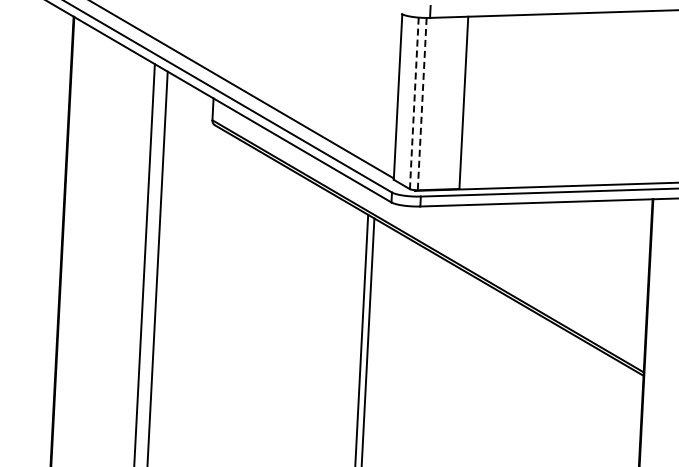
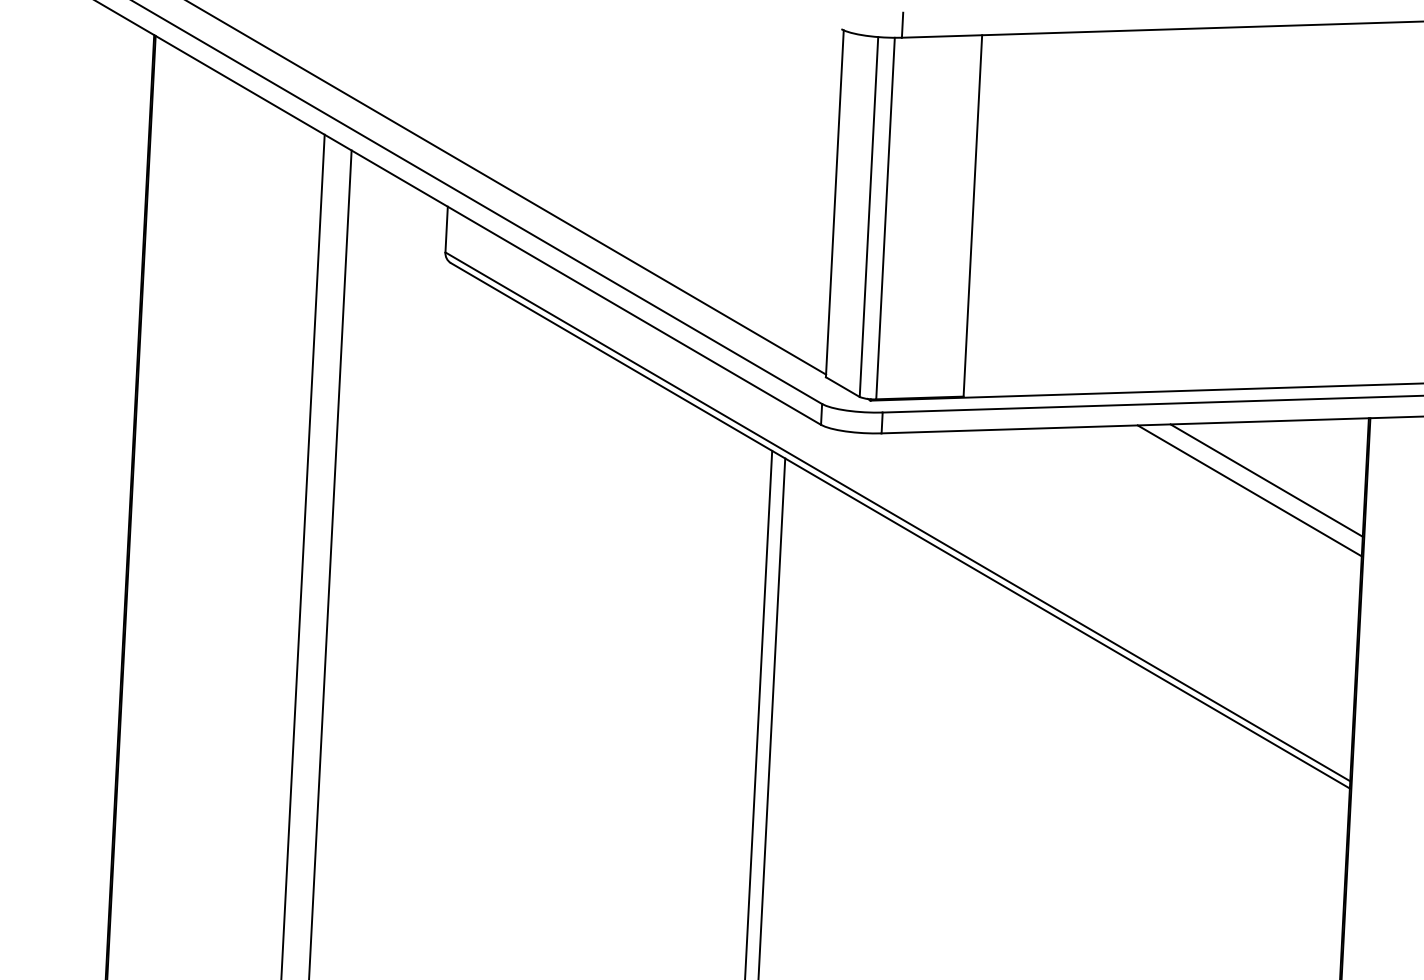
line: (414, 103) -> (869, 217), dashed -> solid
line: (422, 104) -> (886, 219), dashed -> solid
line: (603, 228) -> (1265, 479), added
line: (595, 233) -> (1249, 490), added

